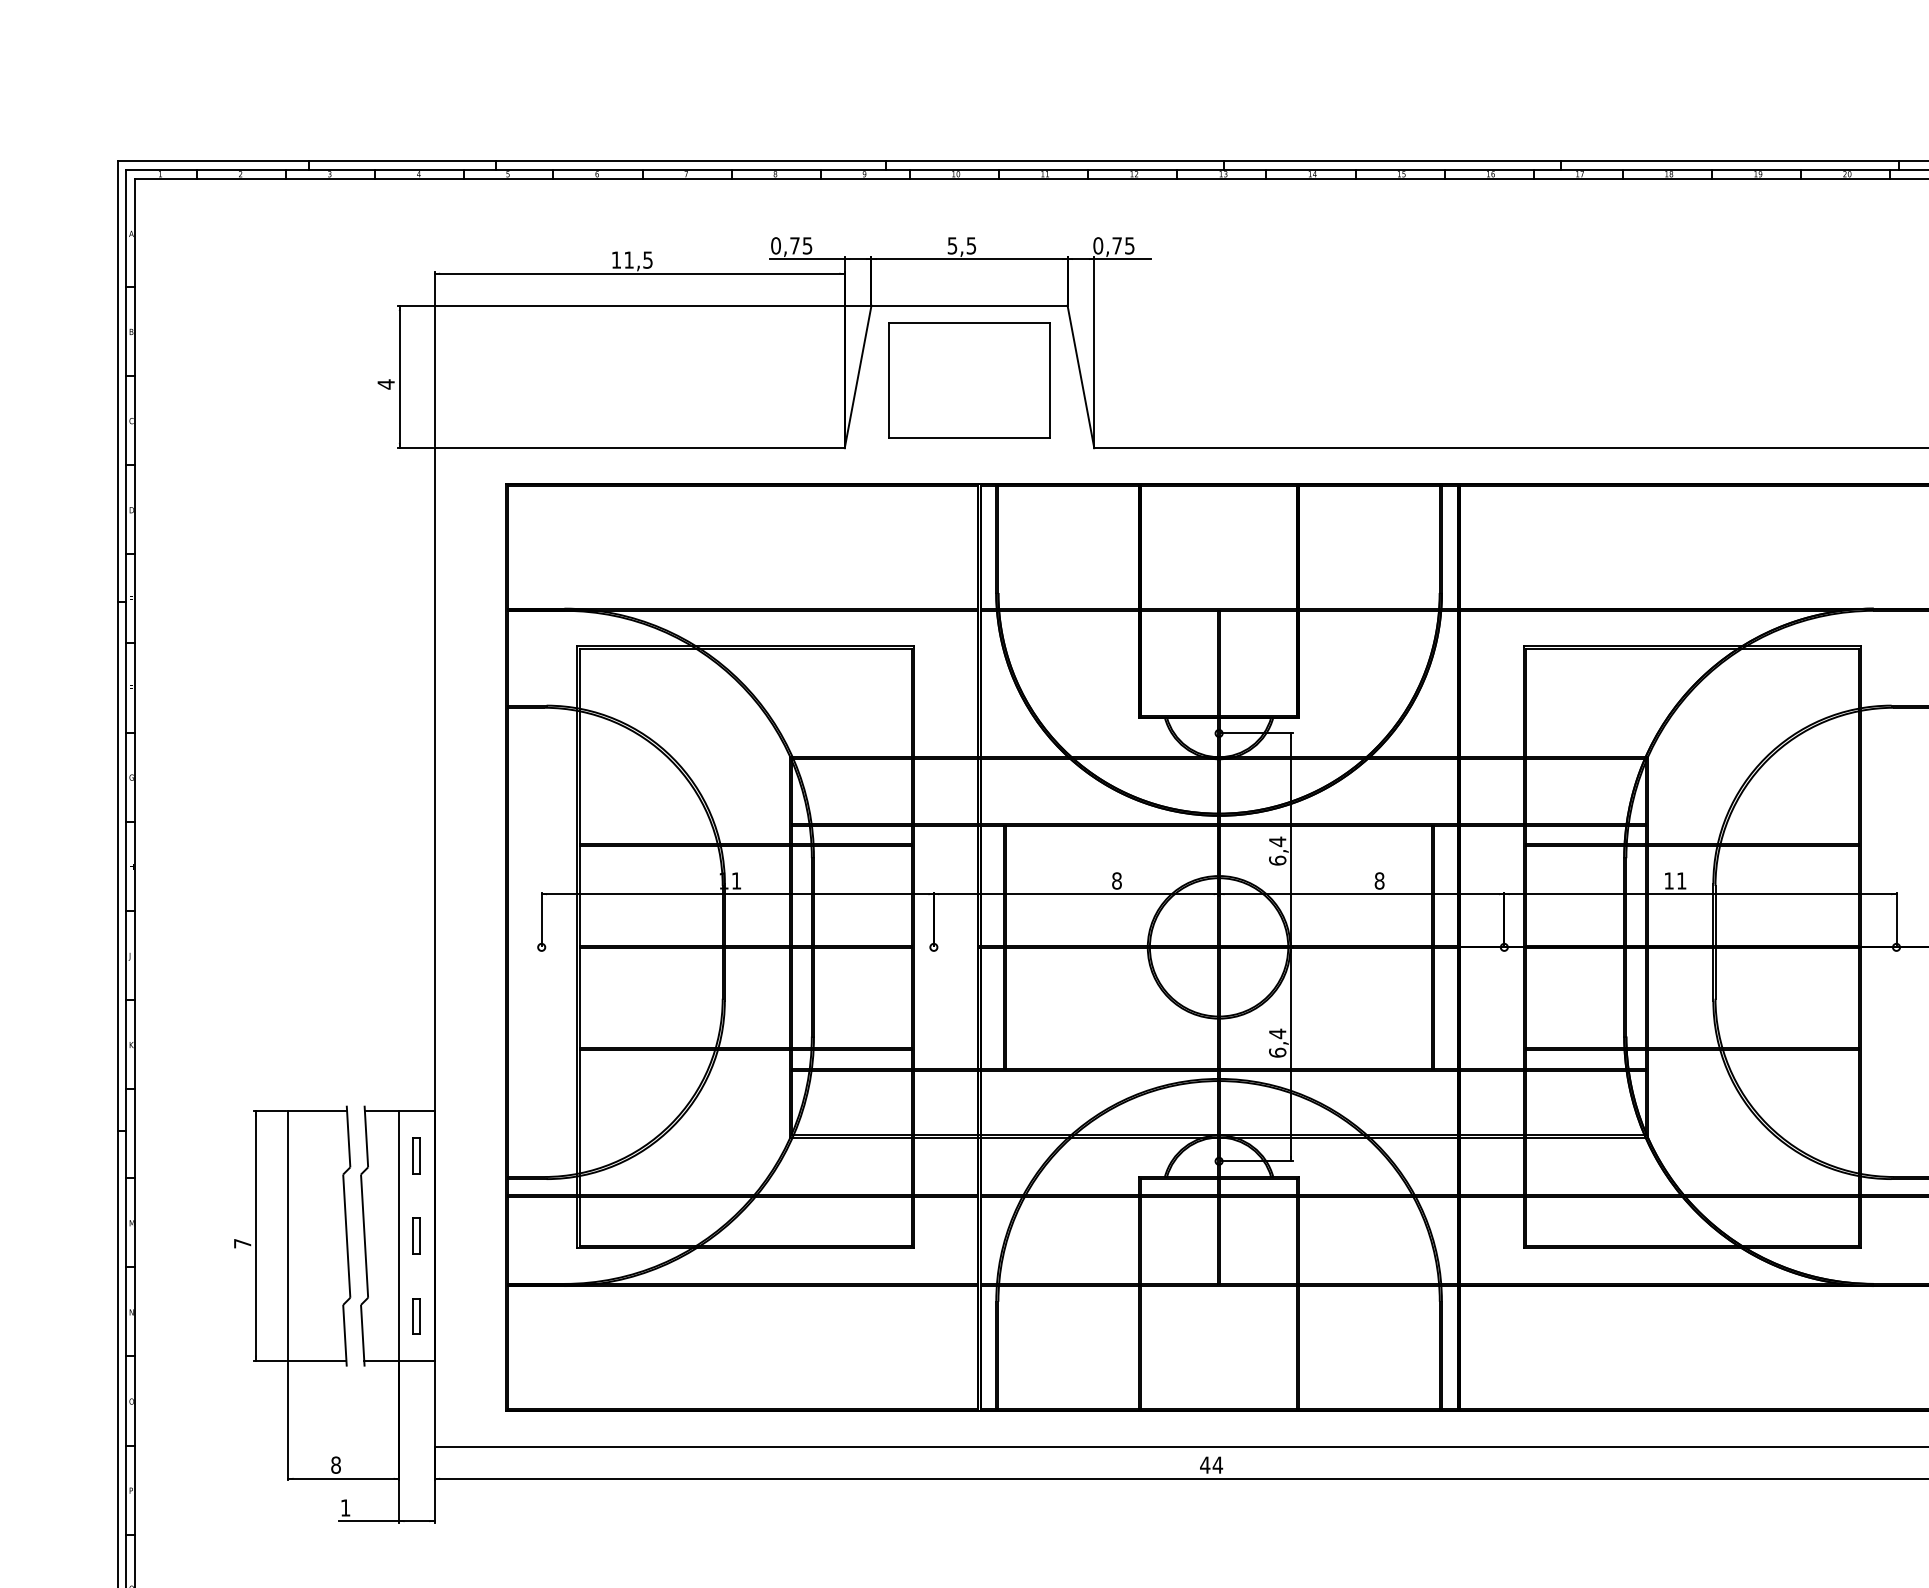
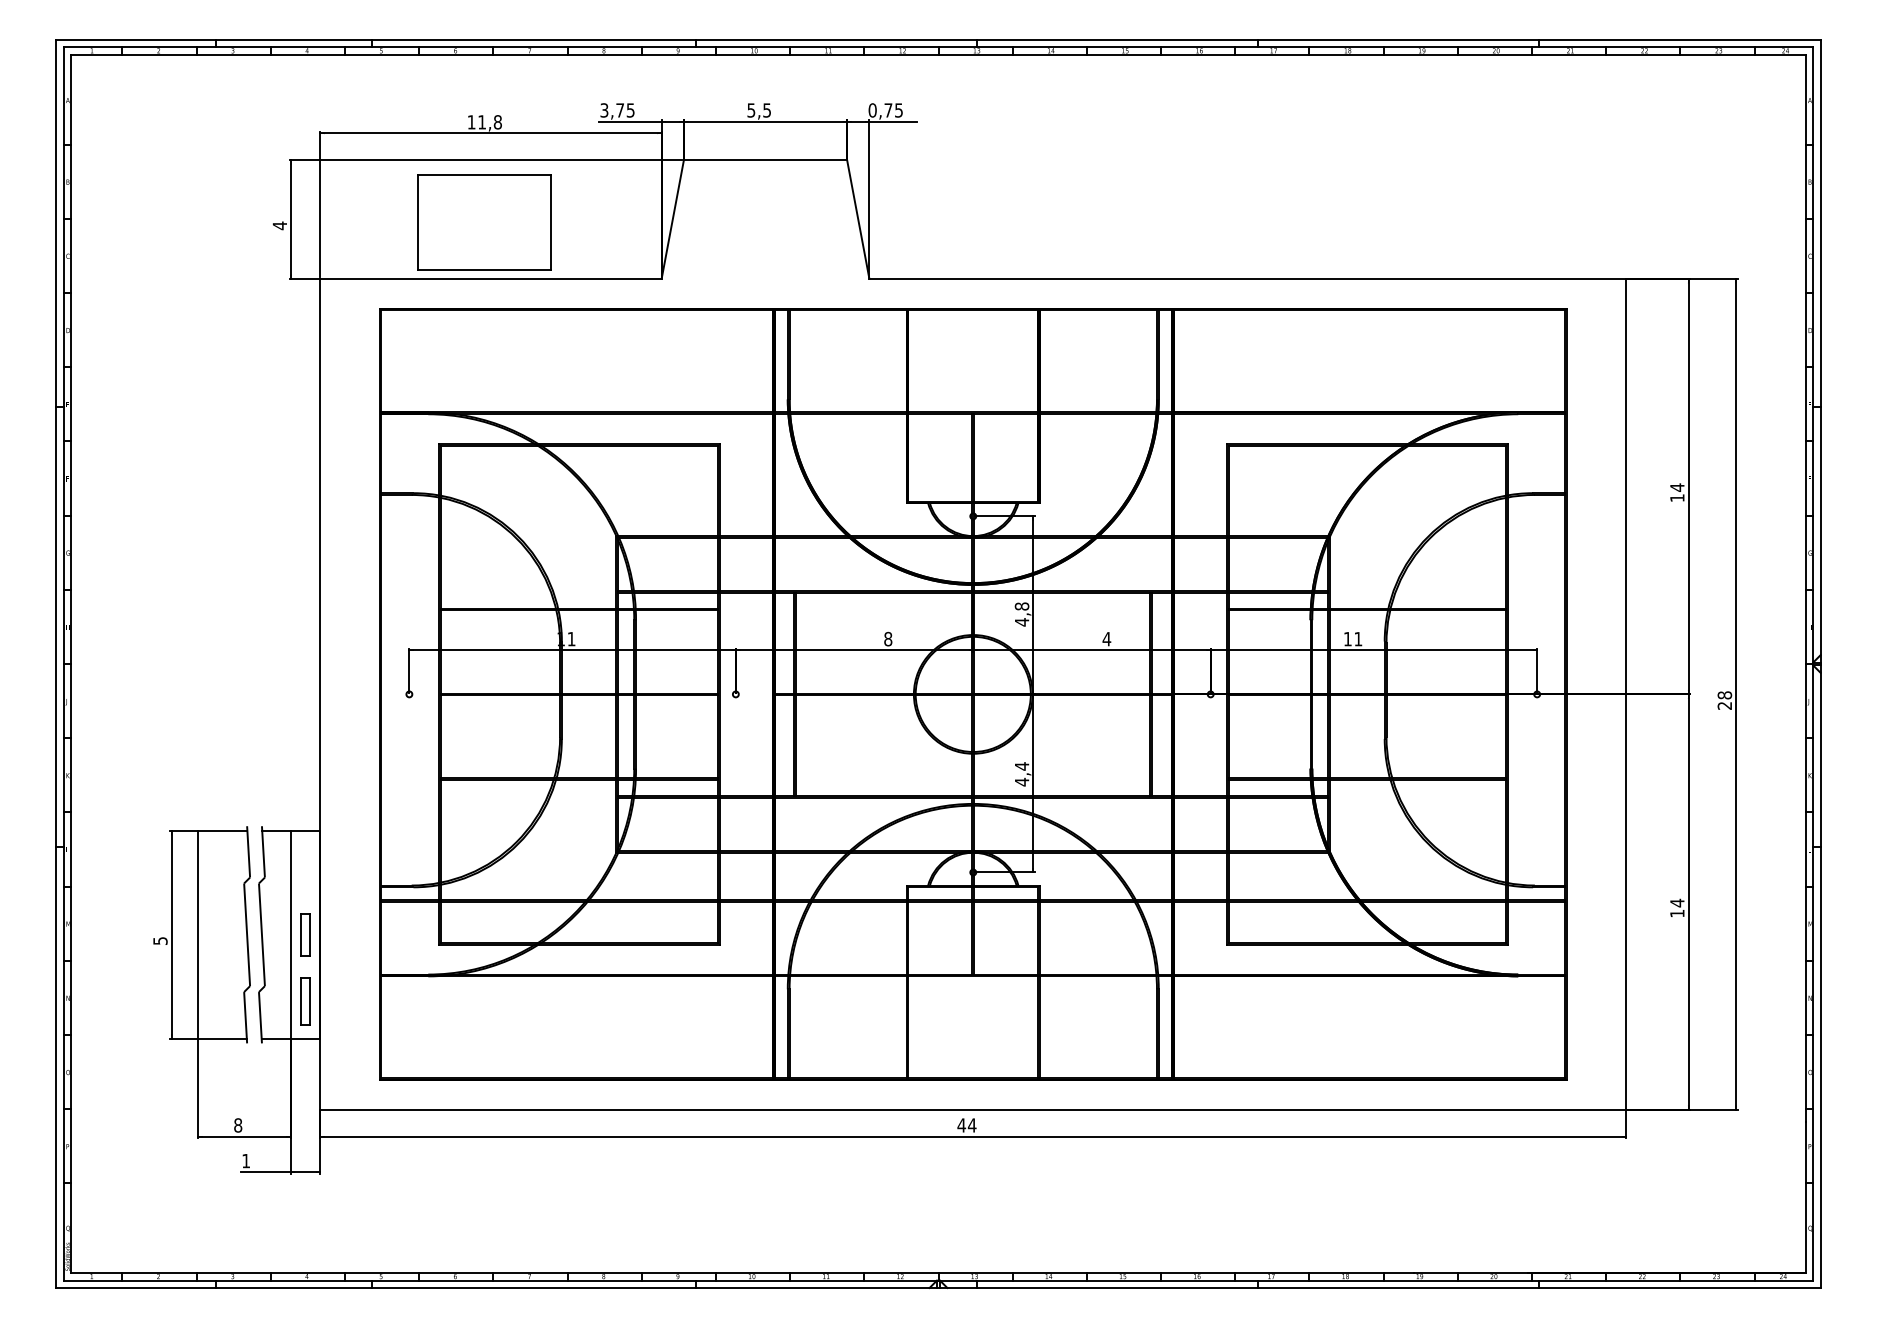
text: (776, 245) -> (604, 110), 0,75 -> 3,75
text: (647, 260) -> (497, 122), 11,5 -> 11,8
part: (969, 380) -> (484, 222), moved
text: (1277, 851) -> (1021, 614), 6,4 -> 4,8
text: (1379, 880) -> (1106, 638), 8 -> 4
text: (1277, 1051) -> (1021, 781), 6,4 -> 4,4
part: (416, 1155) -> (305, 867), removed
part: (416, 1235) -> (305, 934), size x1.4
text: (242, 1242) -> (160, 940), 7 -> 5
part: (416, 1316) -> (305, 1001), size x1.6

